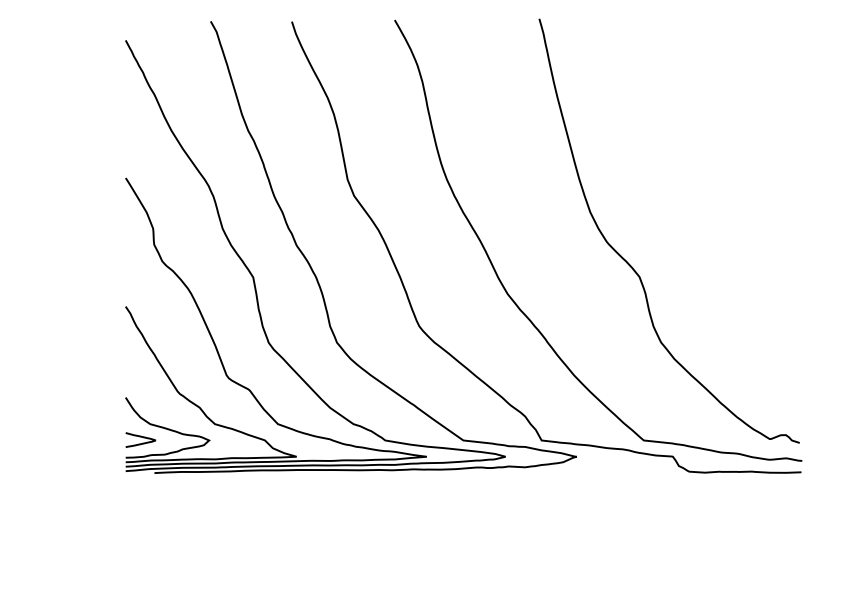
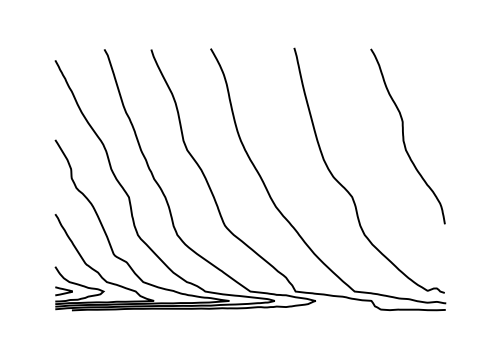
curve: (730, 172) -> (404, 136), added

